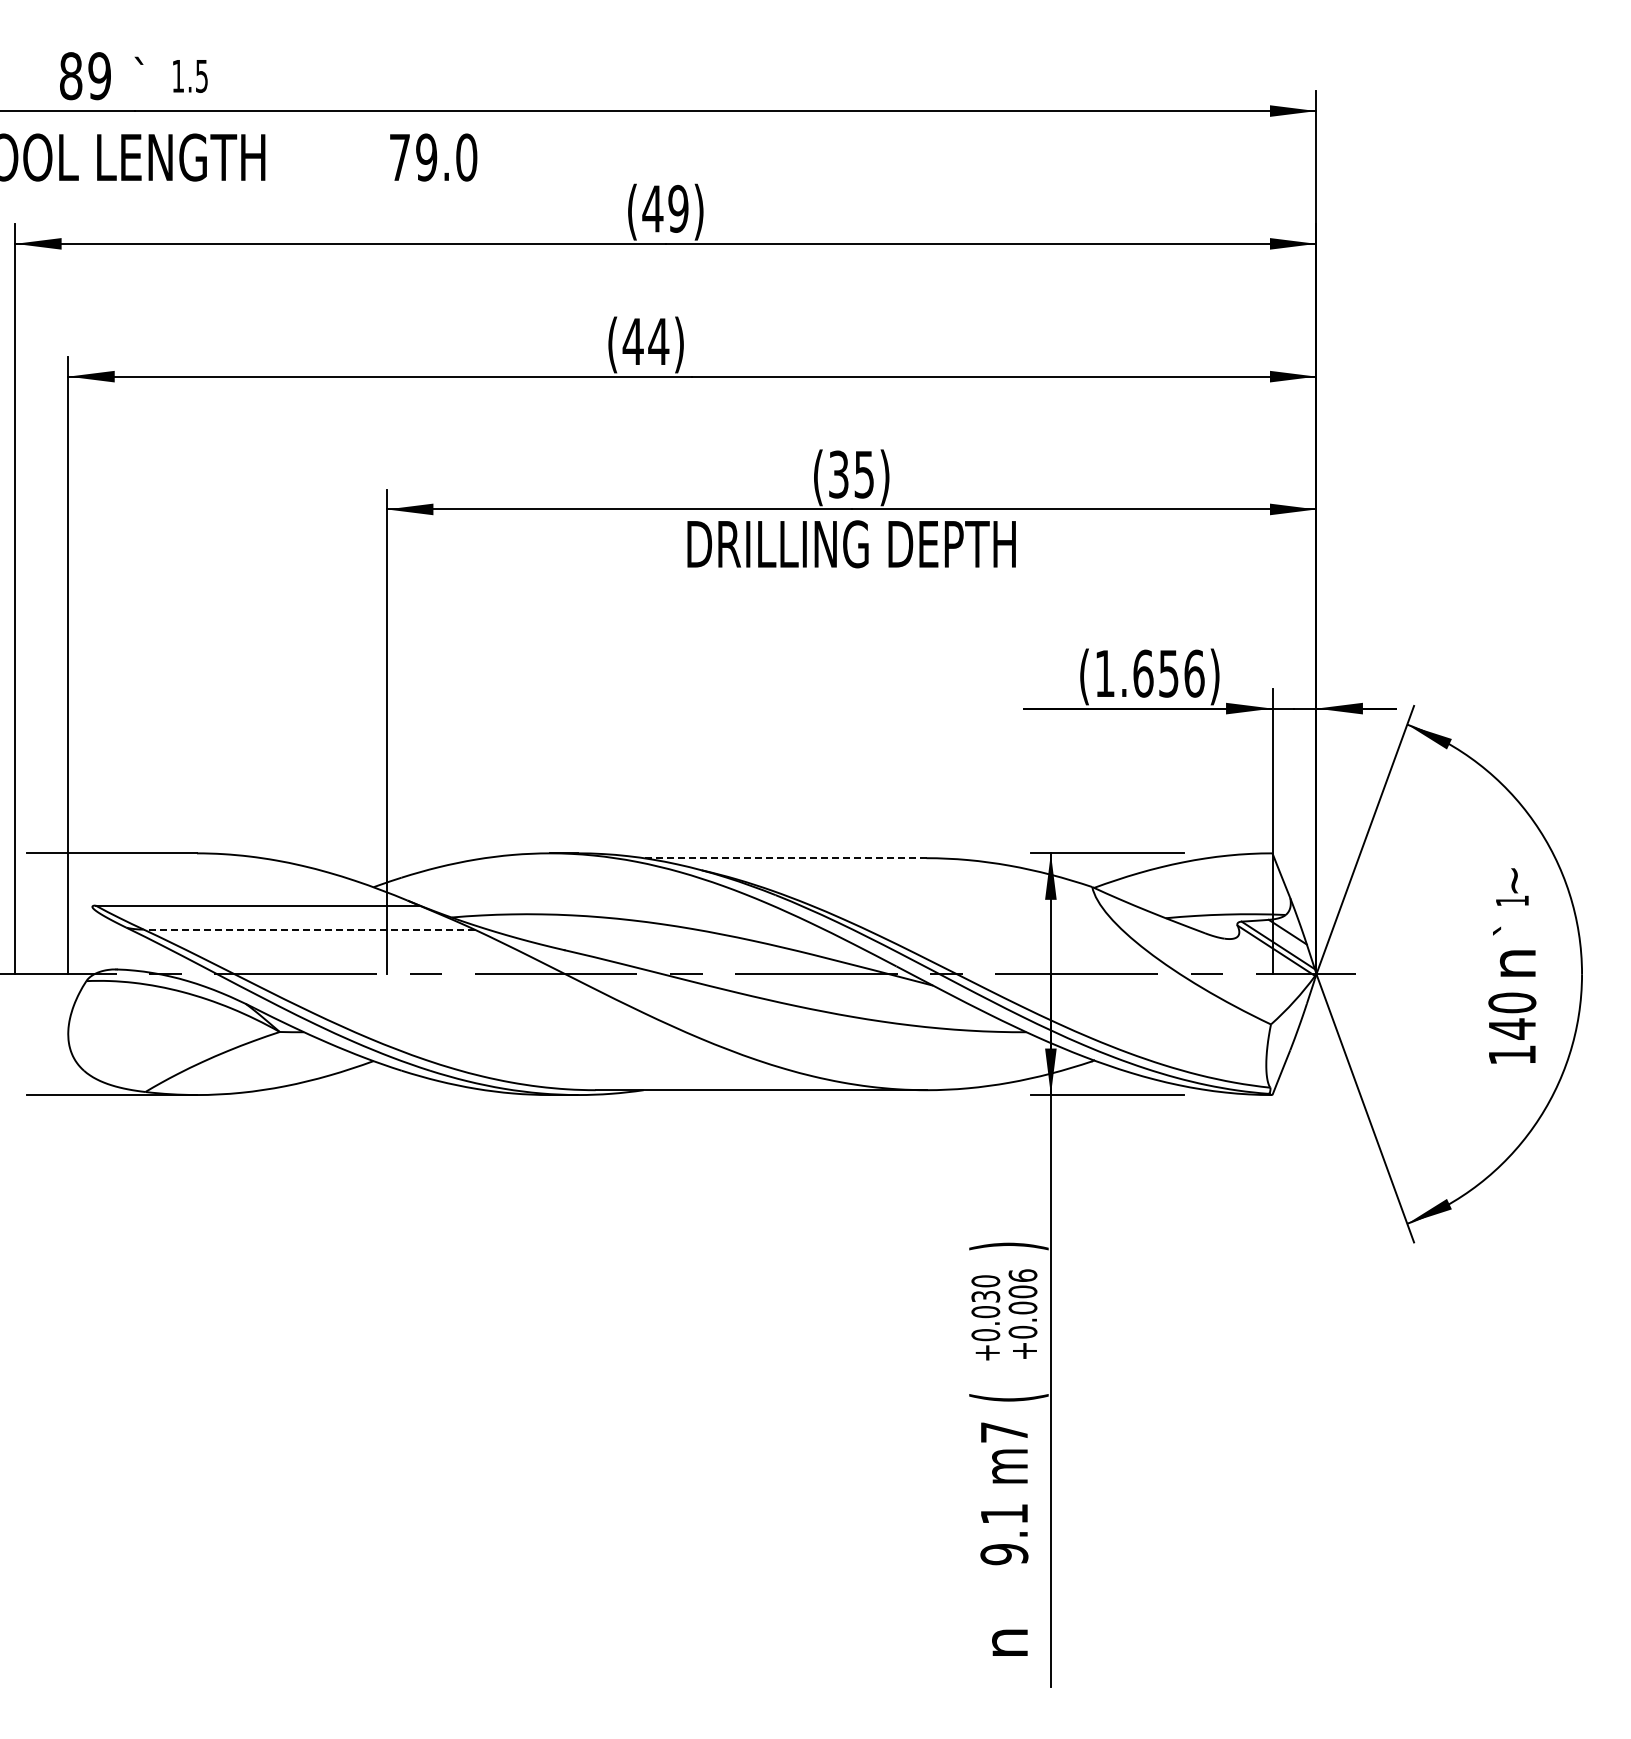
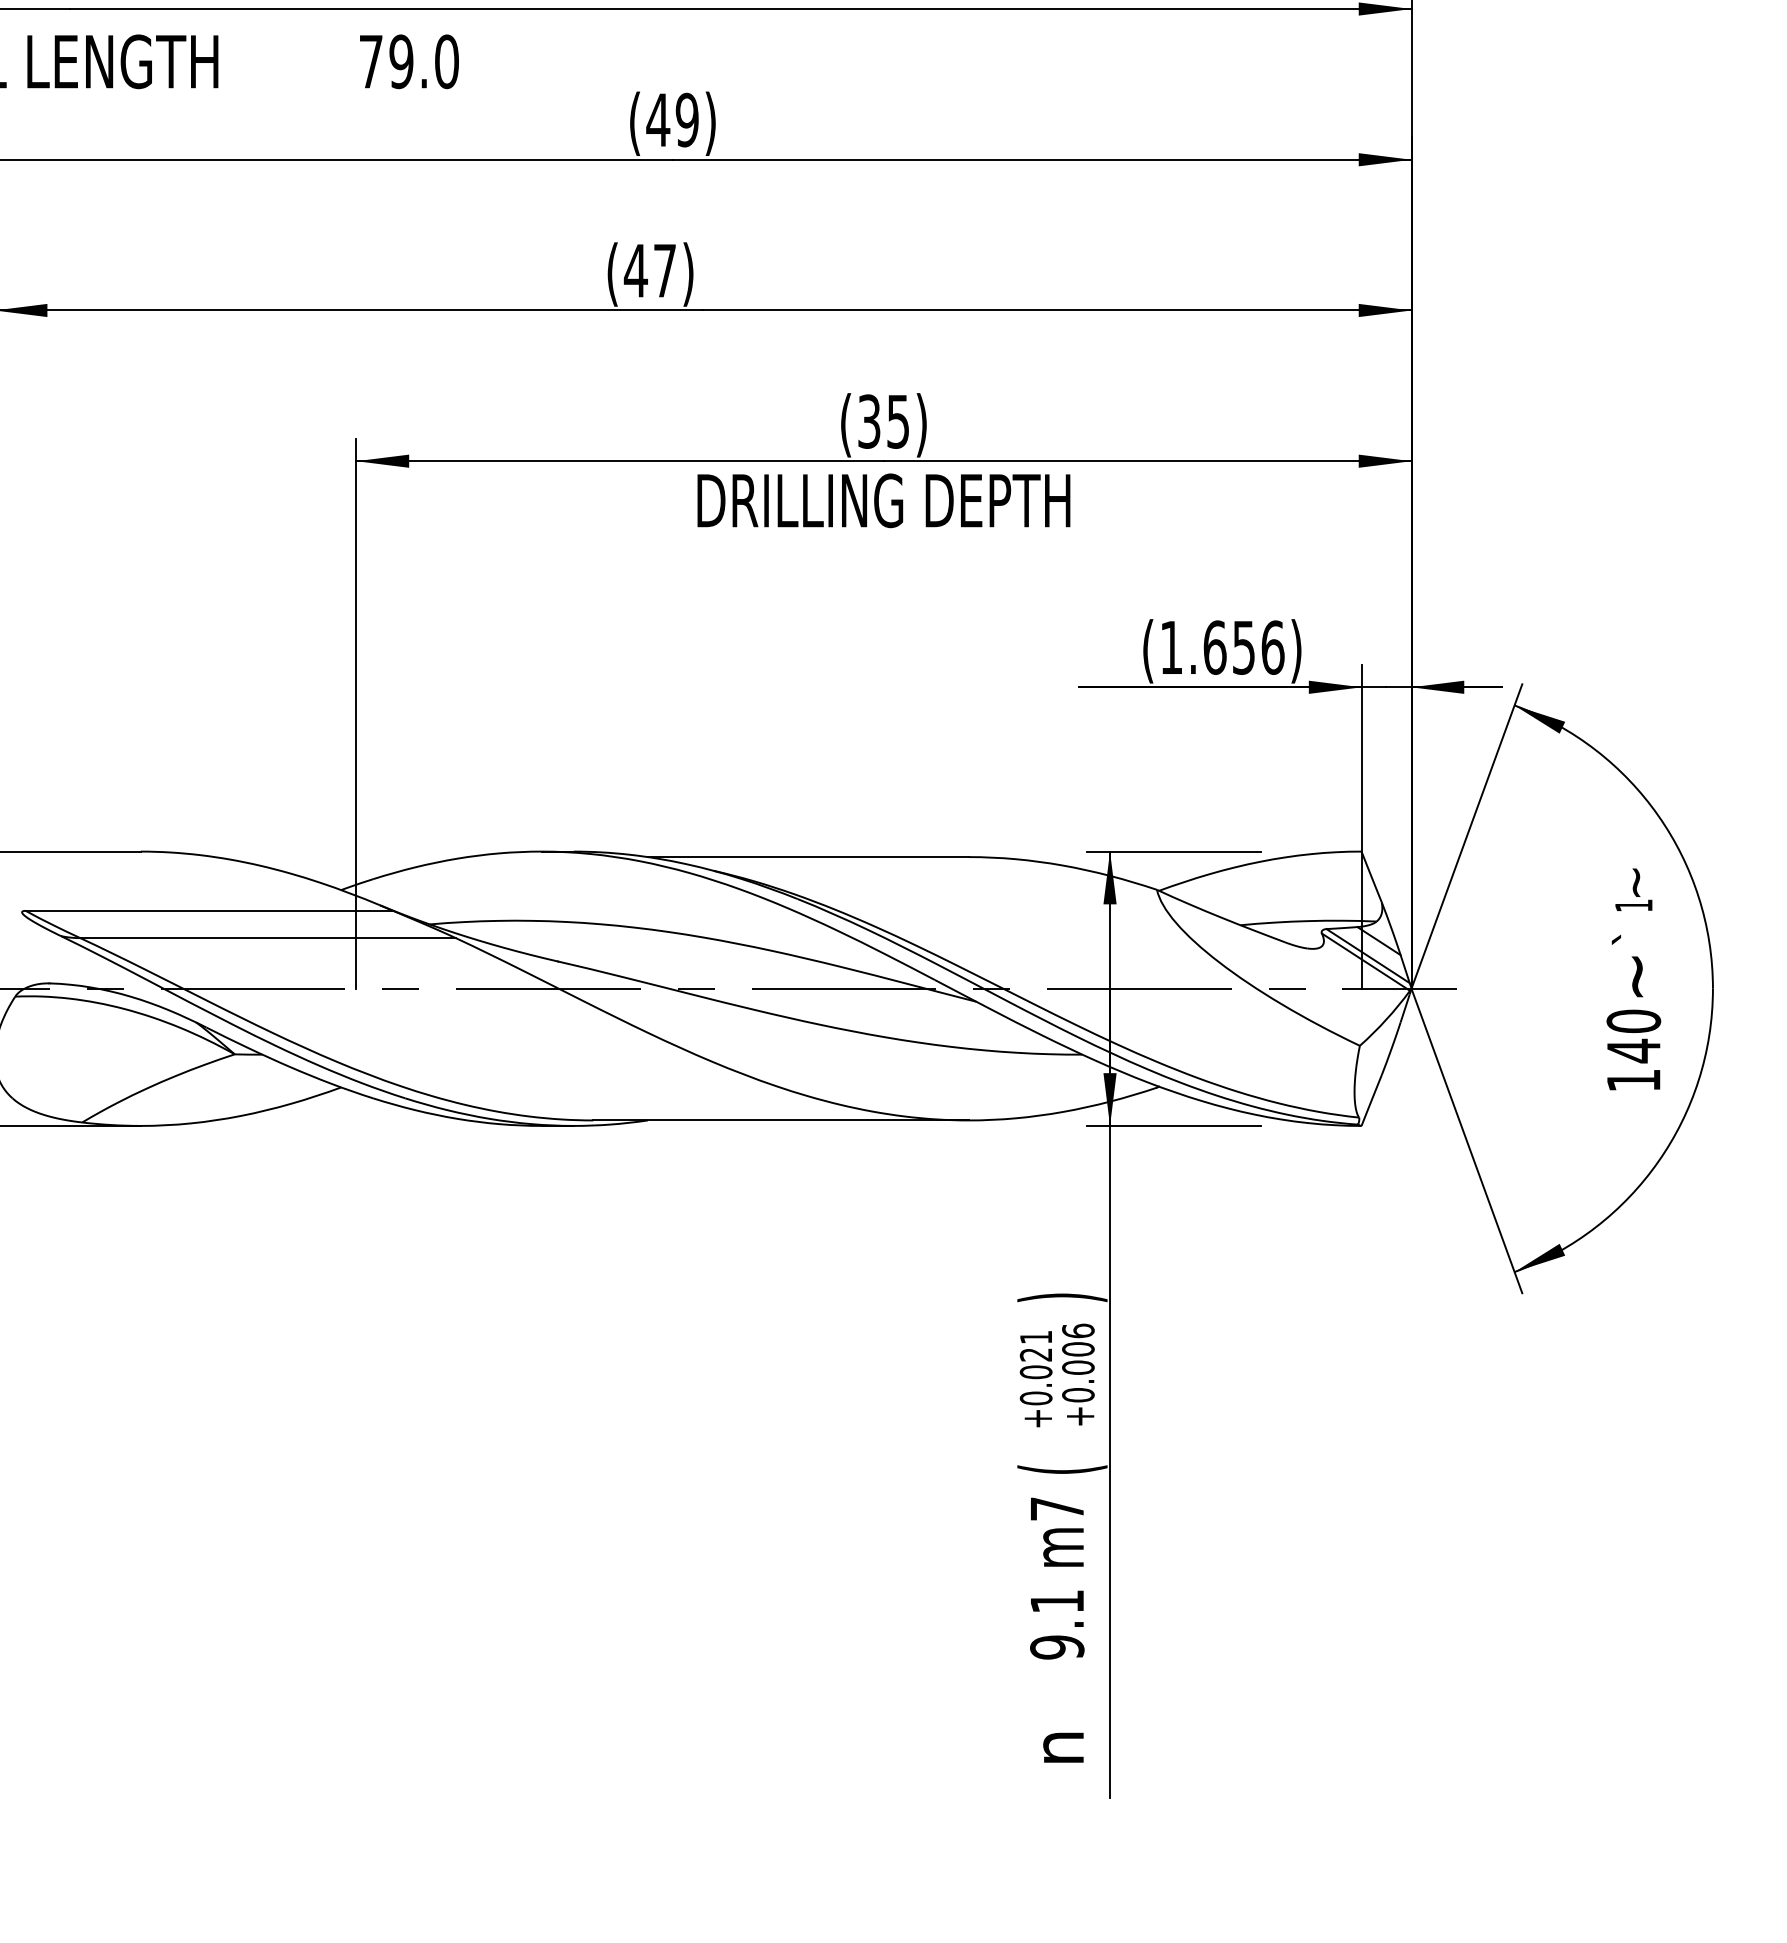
text: (658, 341) -> (664, 270), (44) -> (47)
line: (784, 858) -> (807, 857), dashed -> solid
line: (308, 929) -> (267, 938), dashed -> solid
text: (1517, 963) -> (1639, 976), n -> ~
text: (985, 1288) -> (1035, 1345), +0.030 -> +0.021

